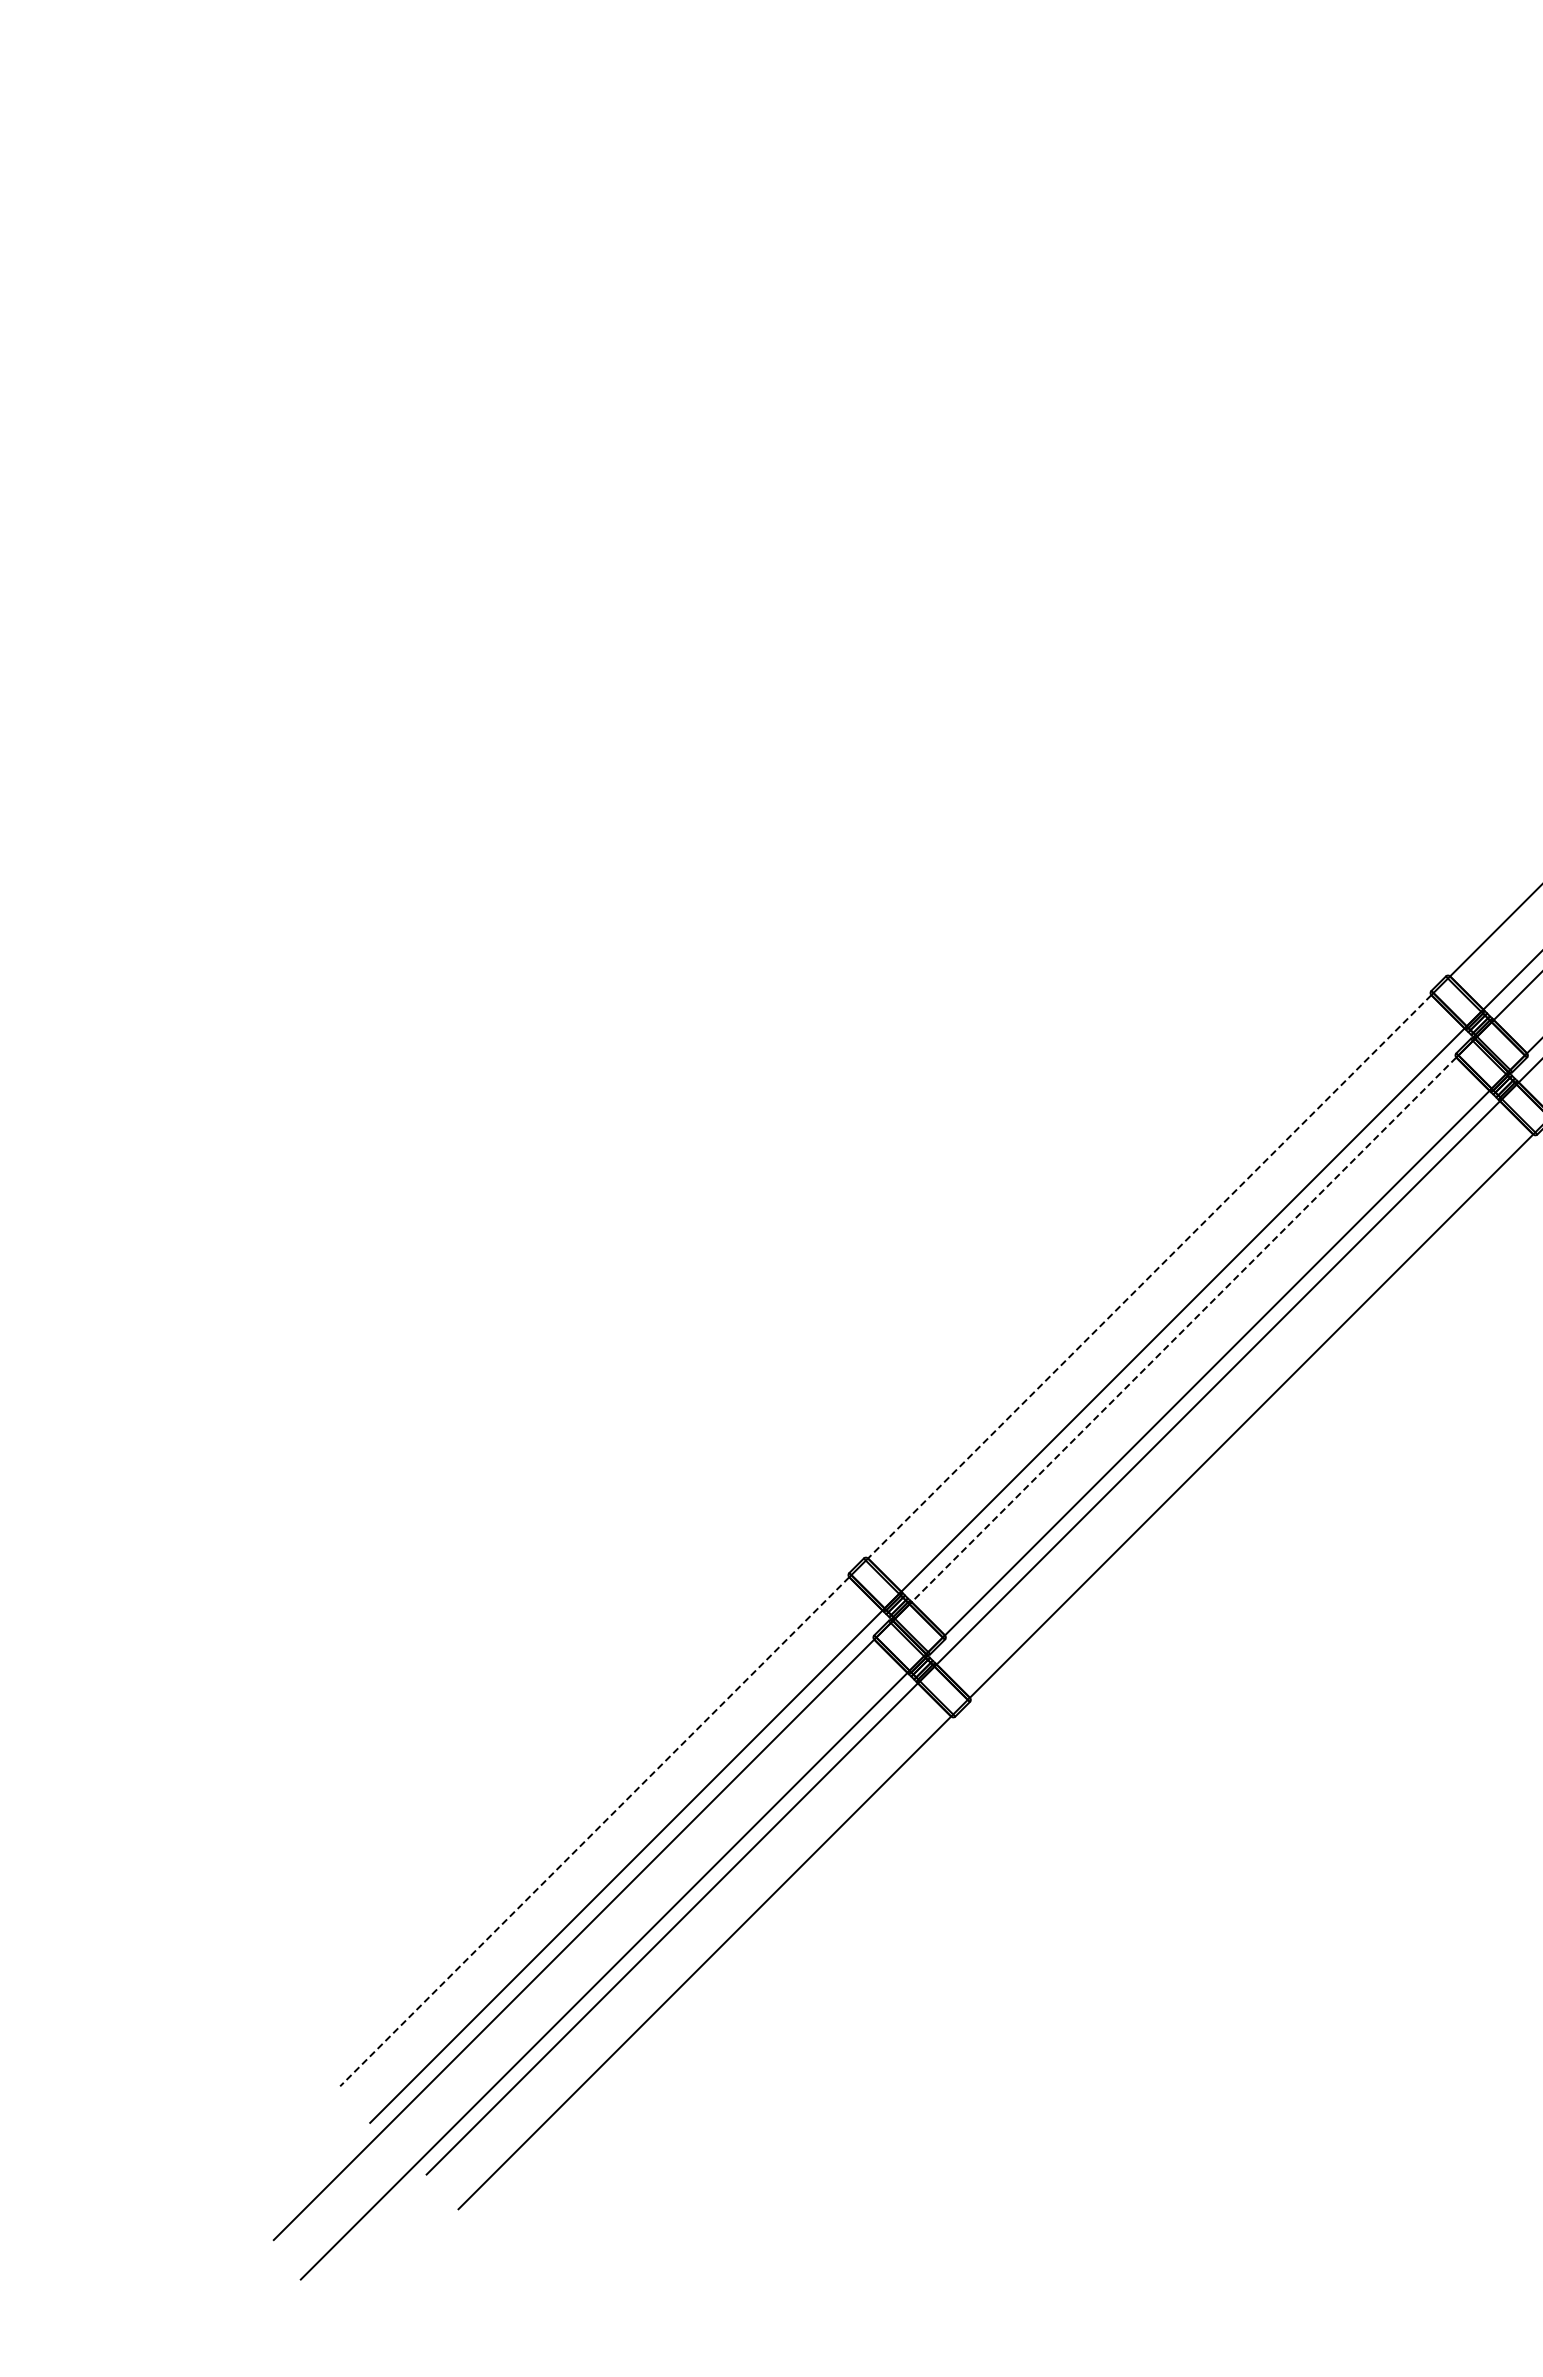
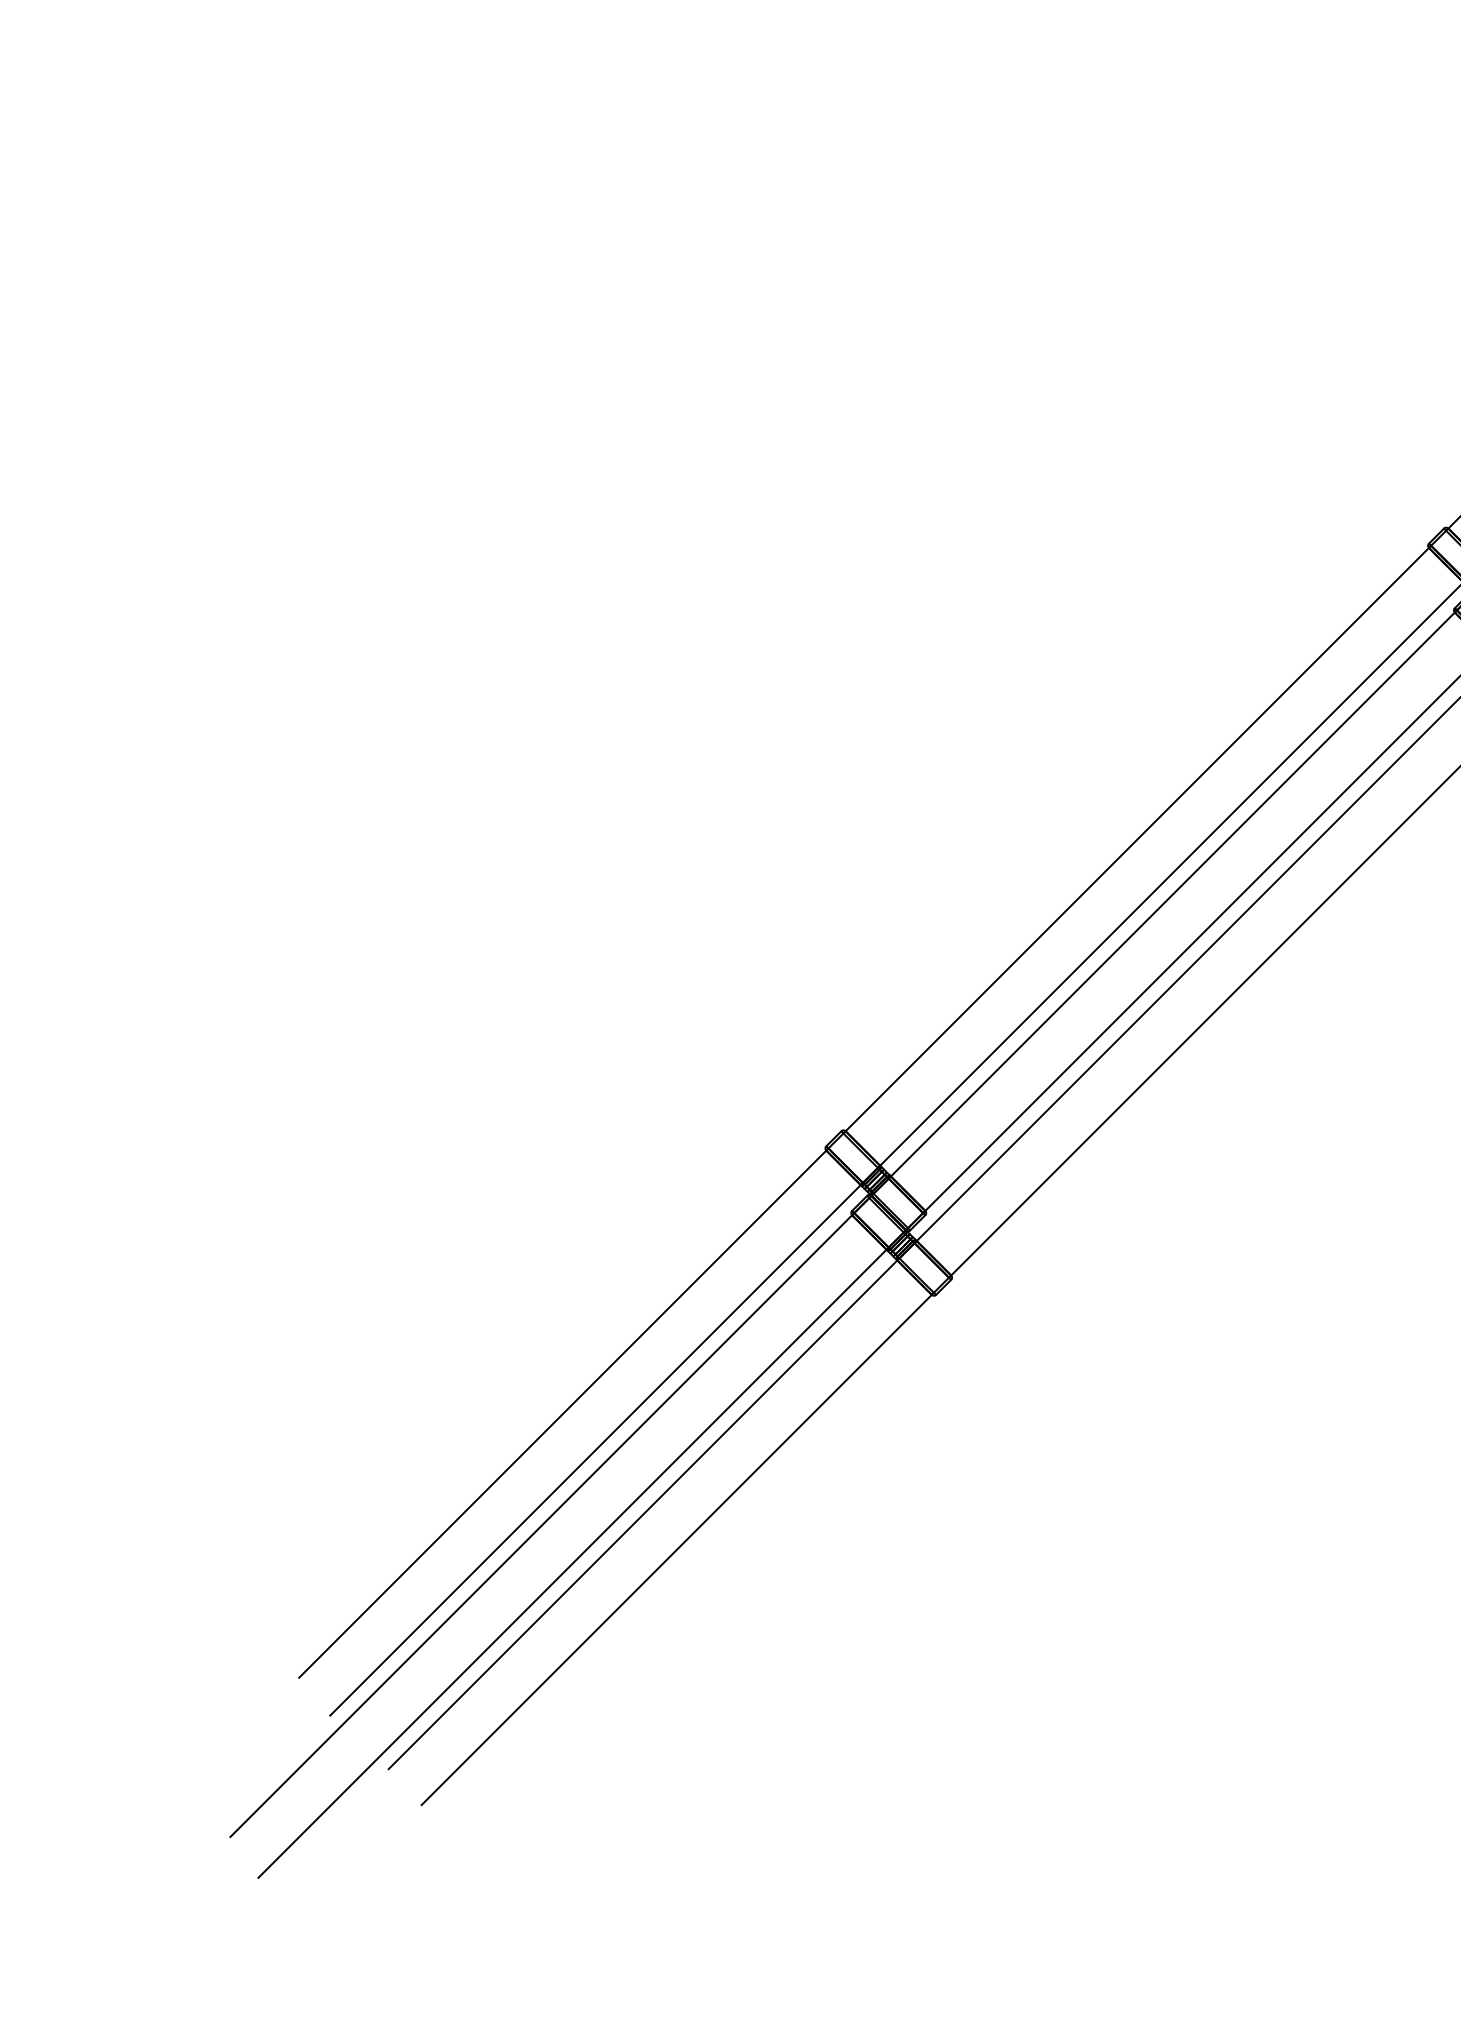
line: (1149, 1277) -> (1137, 840), dashed -> solid
line: (1183, 1330) -> (1172, 895), dashed -> solid
line: (594, 1832) -> (562, 1414), dashed -> solid

